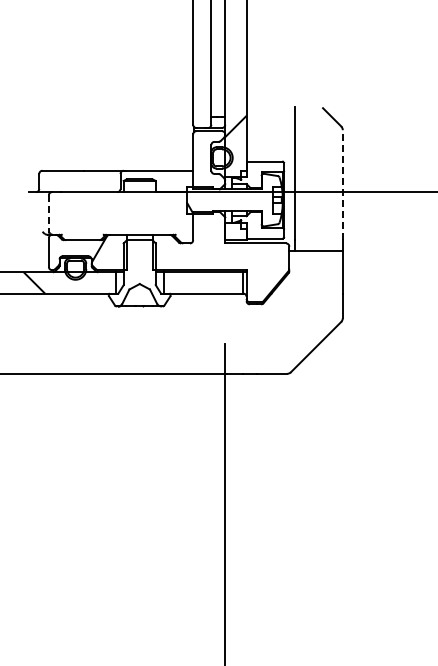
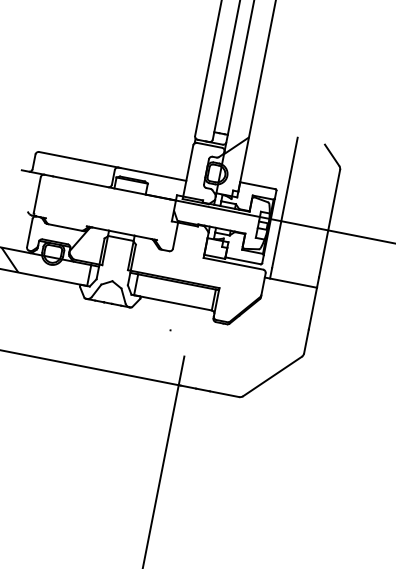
line: (342, 184) -> (329, 222), dashed -> solid
line: (48, 214) -> (36, 195), dashed -> solid

